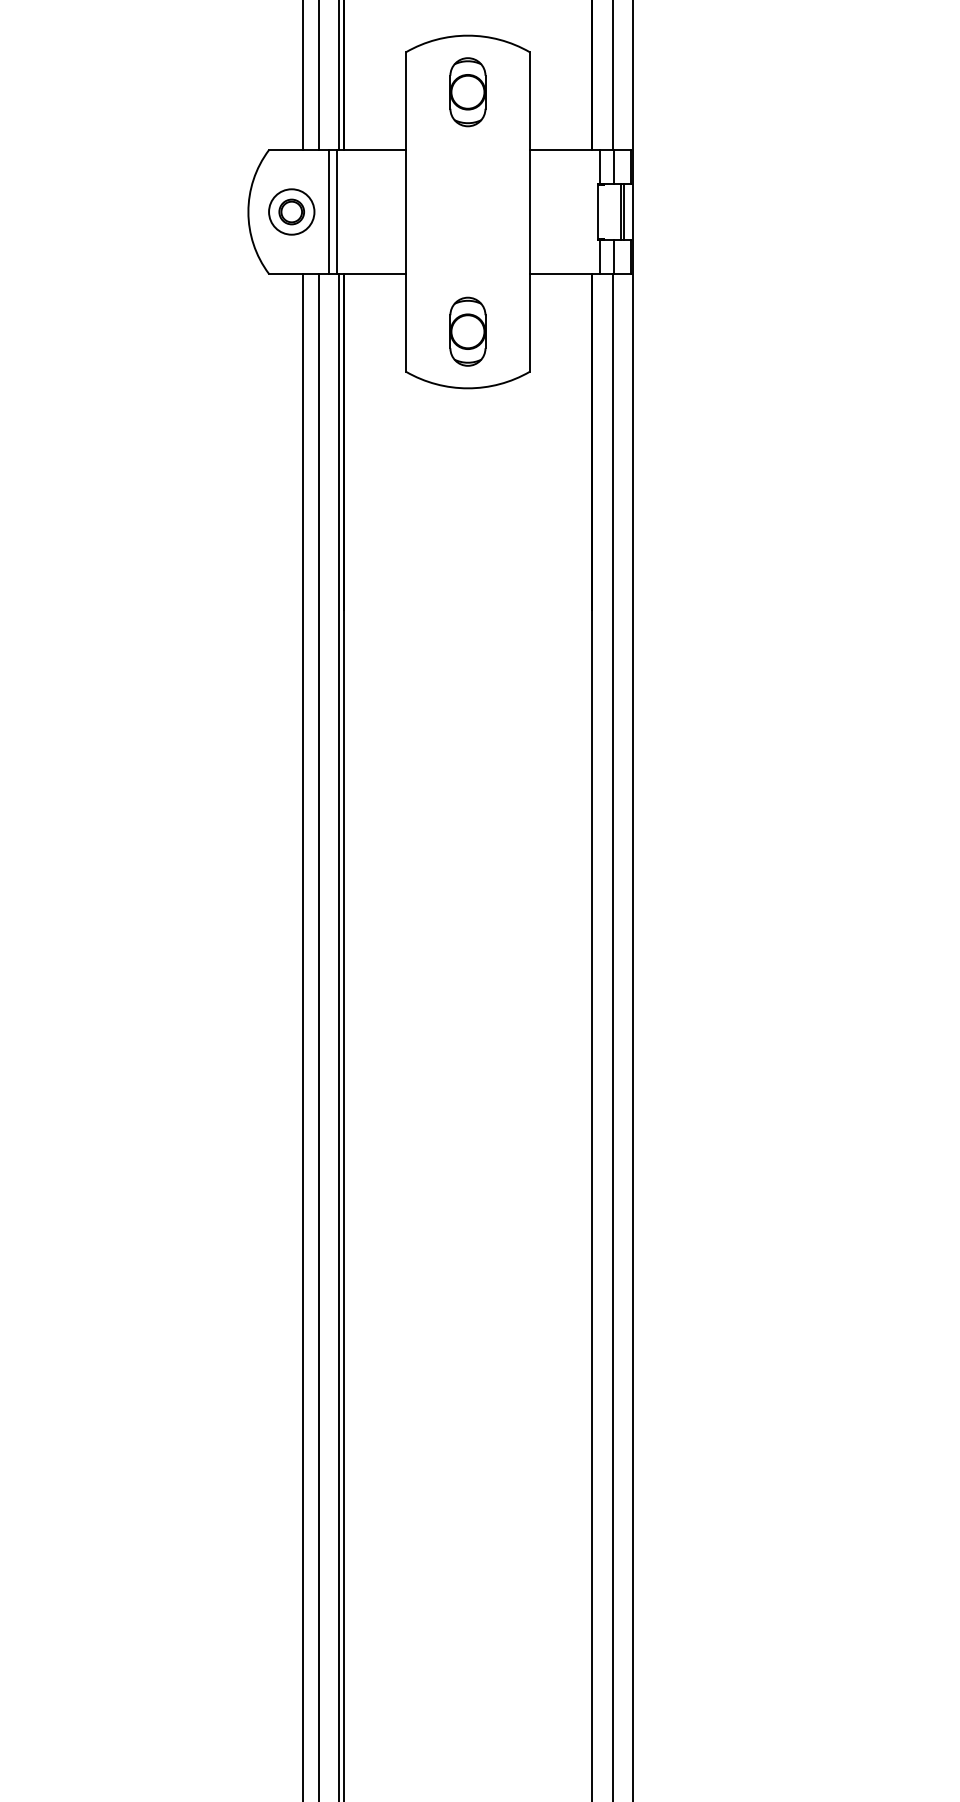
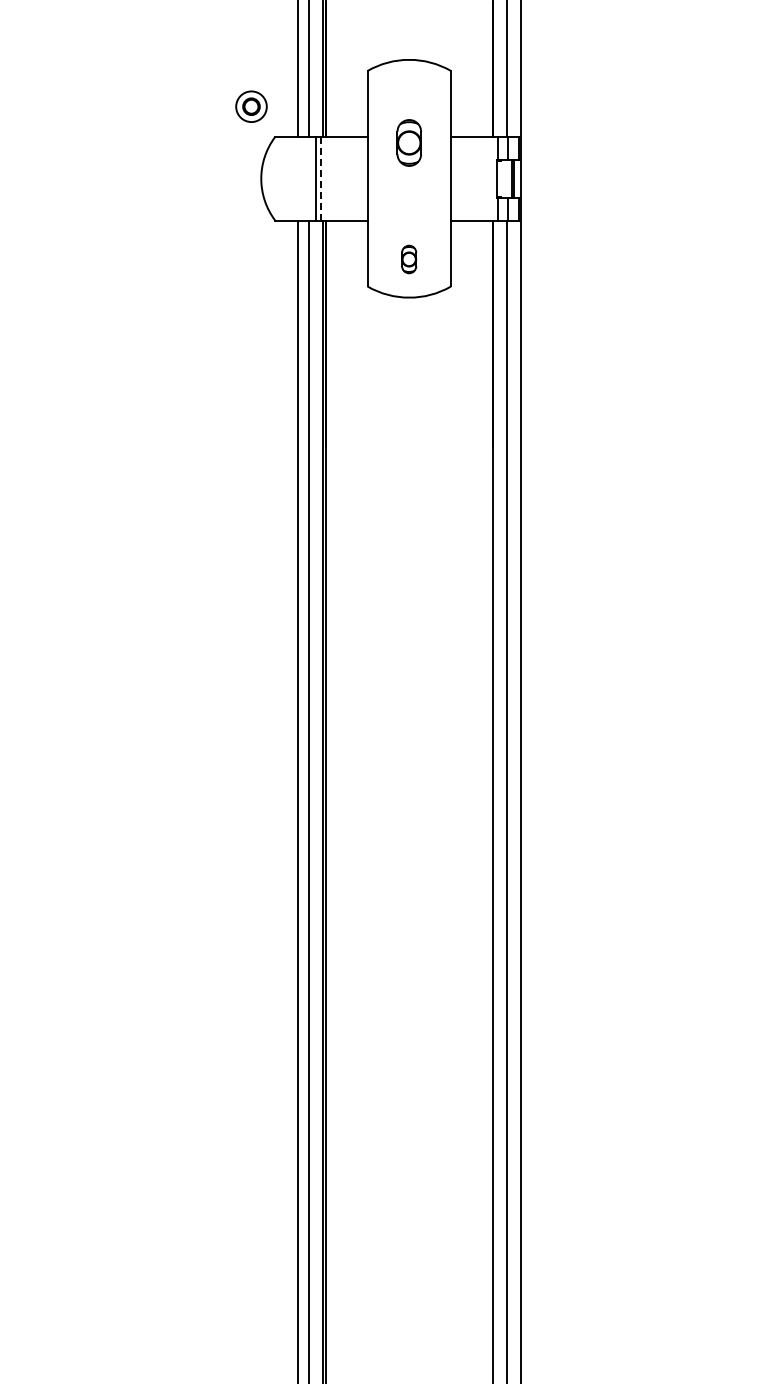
part: (466, 91) -> (408, 142), moved
part: (291, 211) -> (251, 106), moved
line: (337, 211) -> (321, 178), solid -> dashed
part: (466, 331) -> (408, 259), size x0.6

